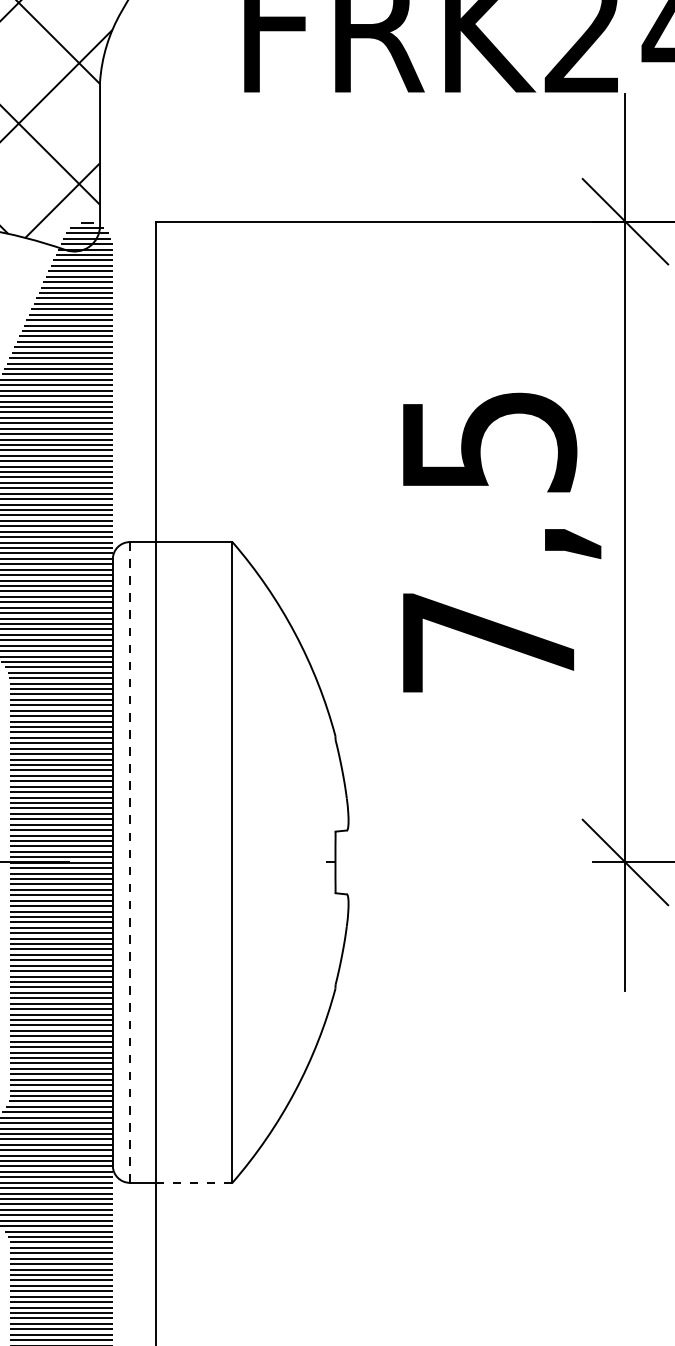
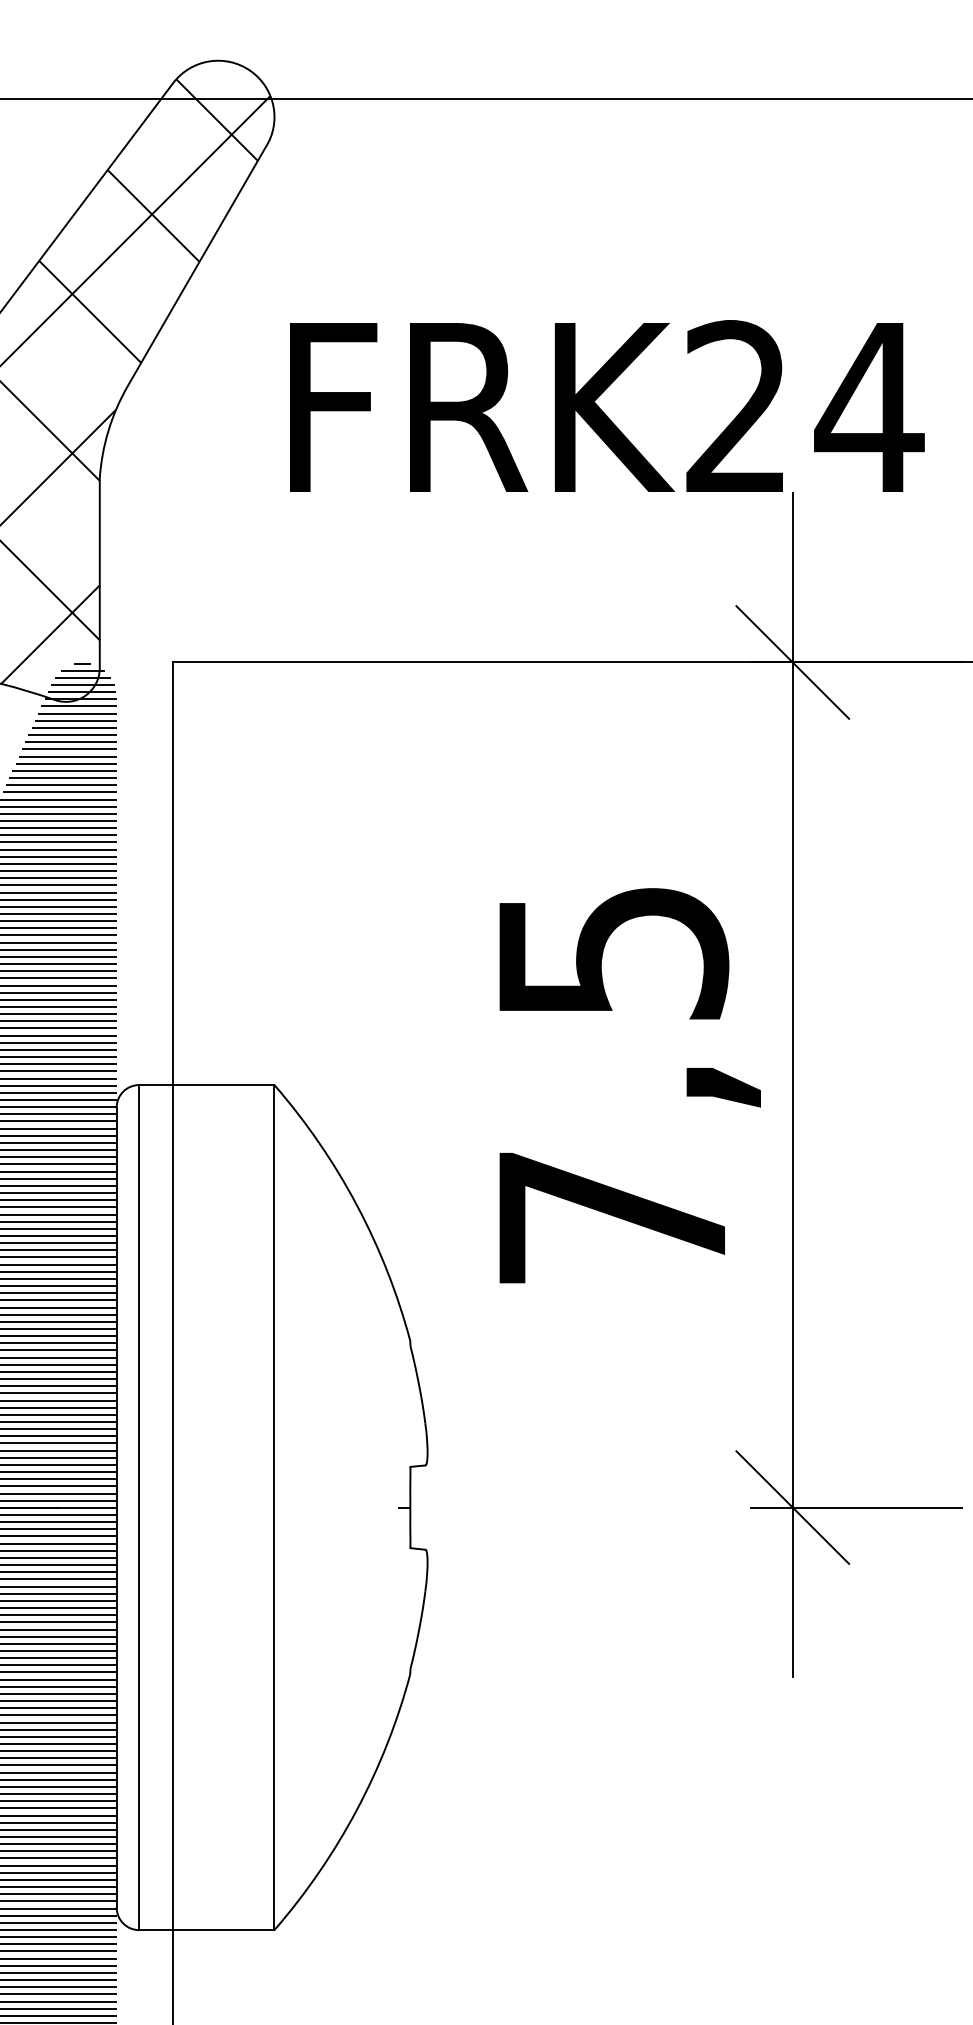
line: (130, 862) -> (139, 1507), dashed -> solid
line: (193, 1183) -> (223, 1930), dashed -> solid

